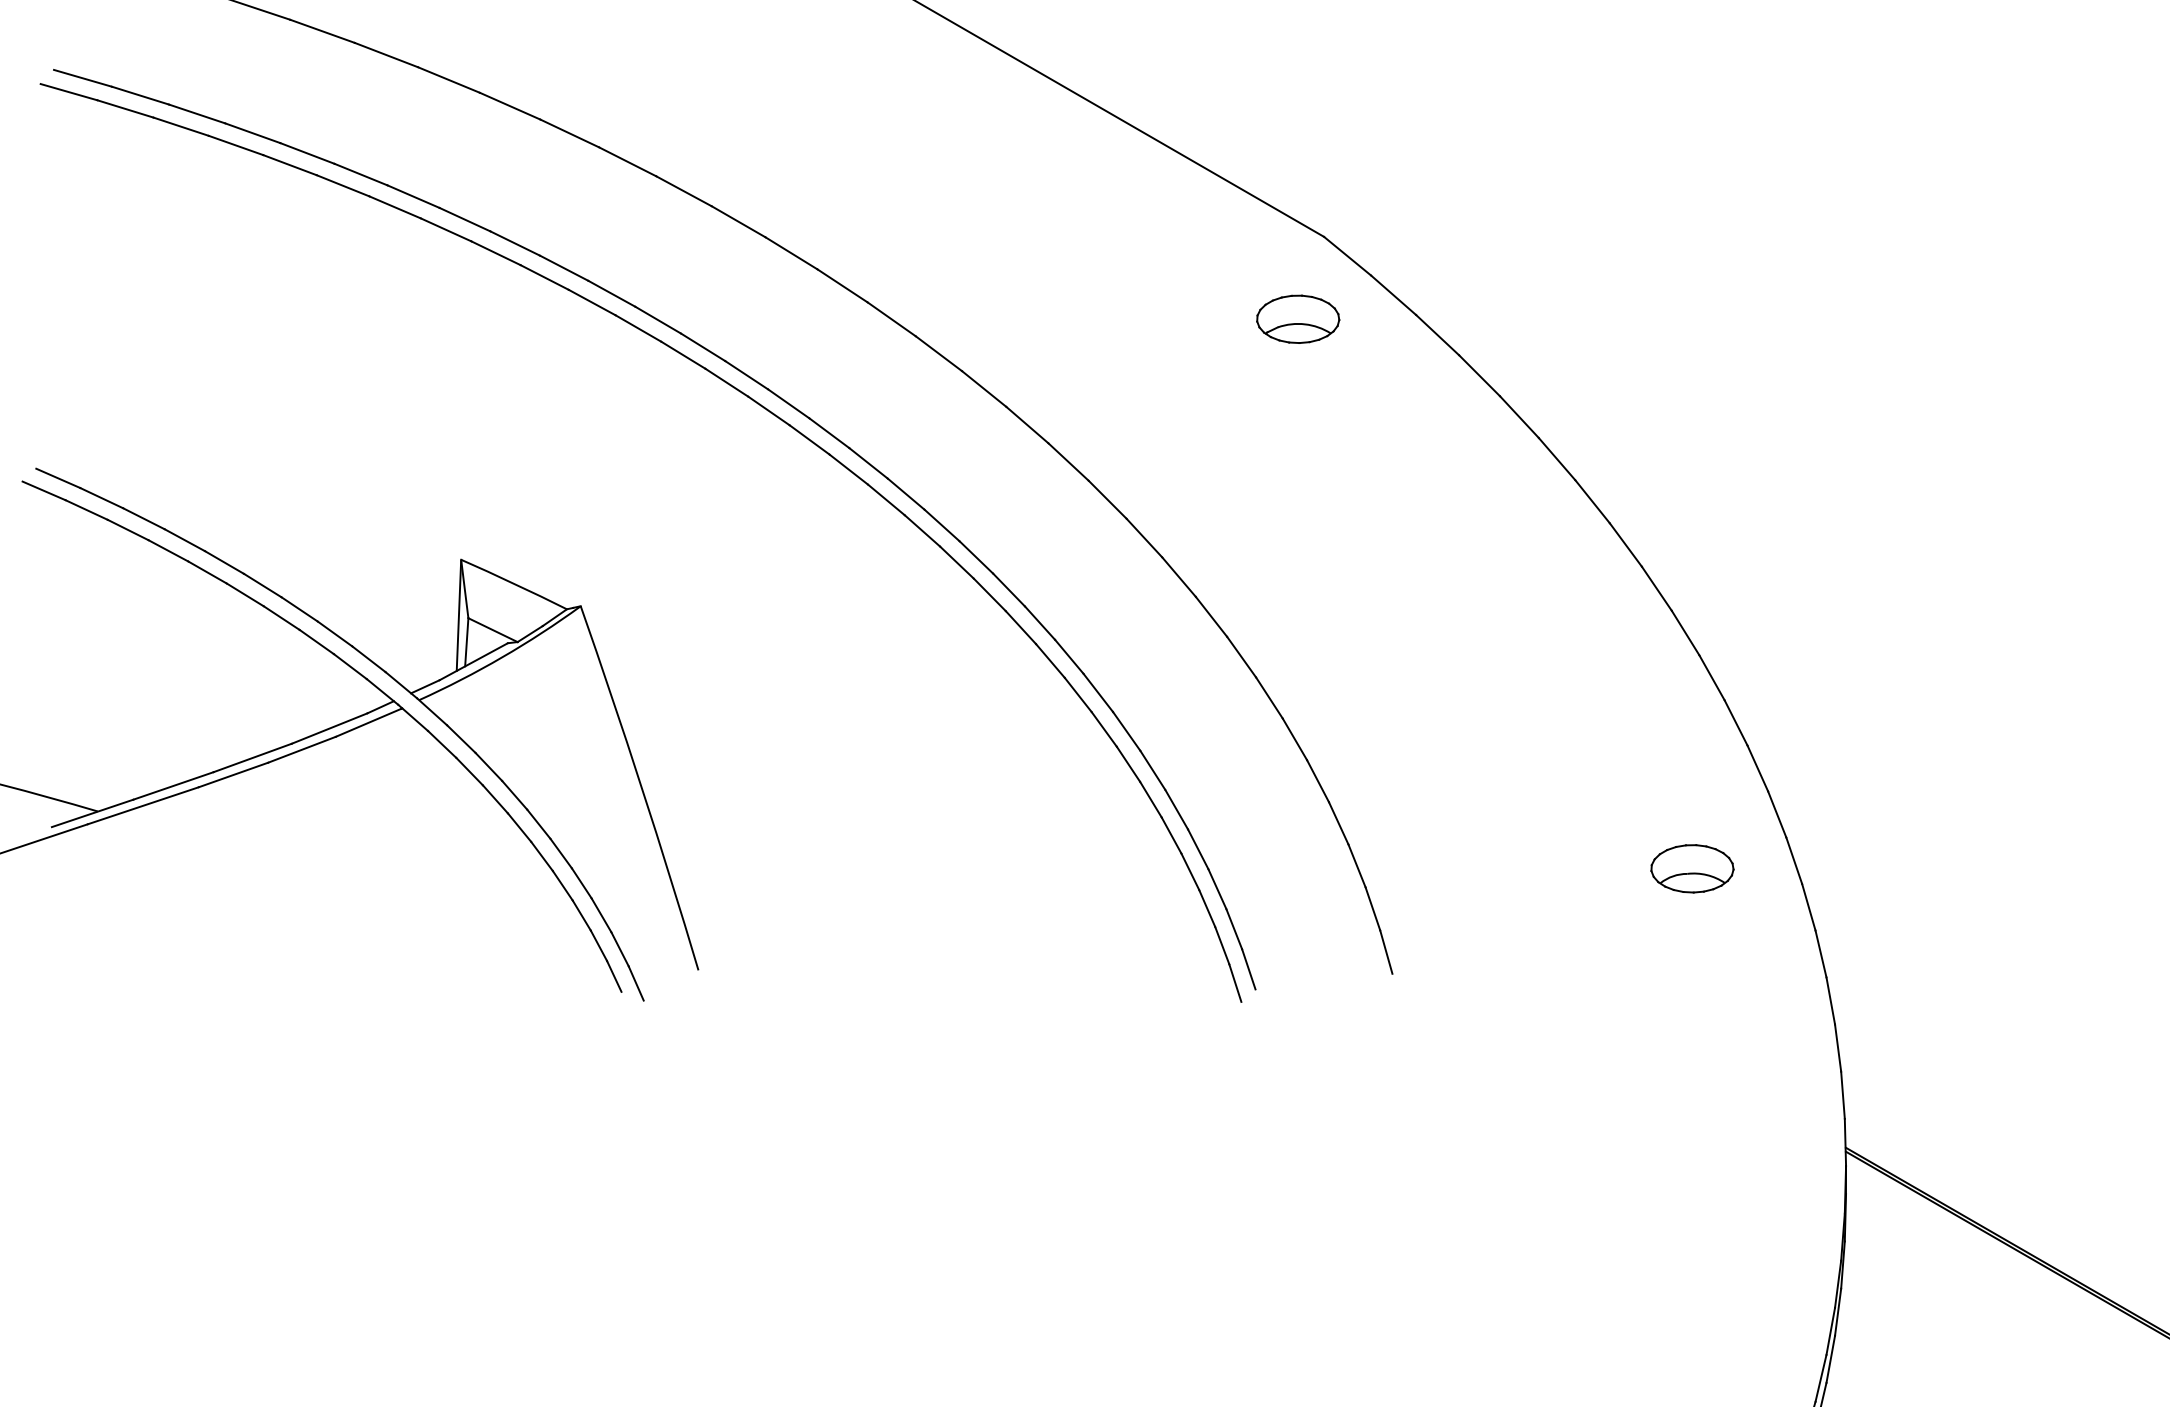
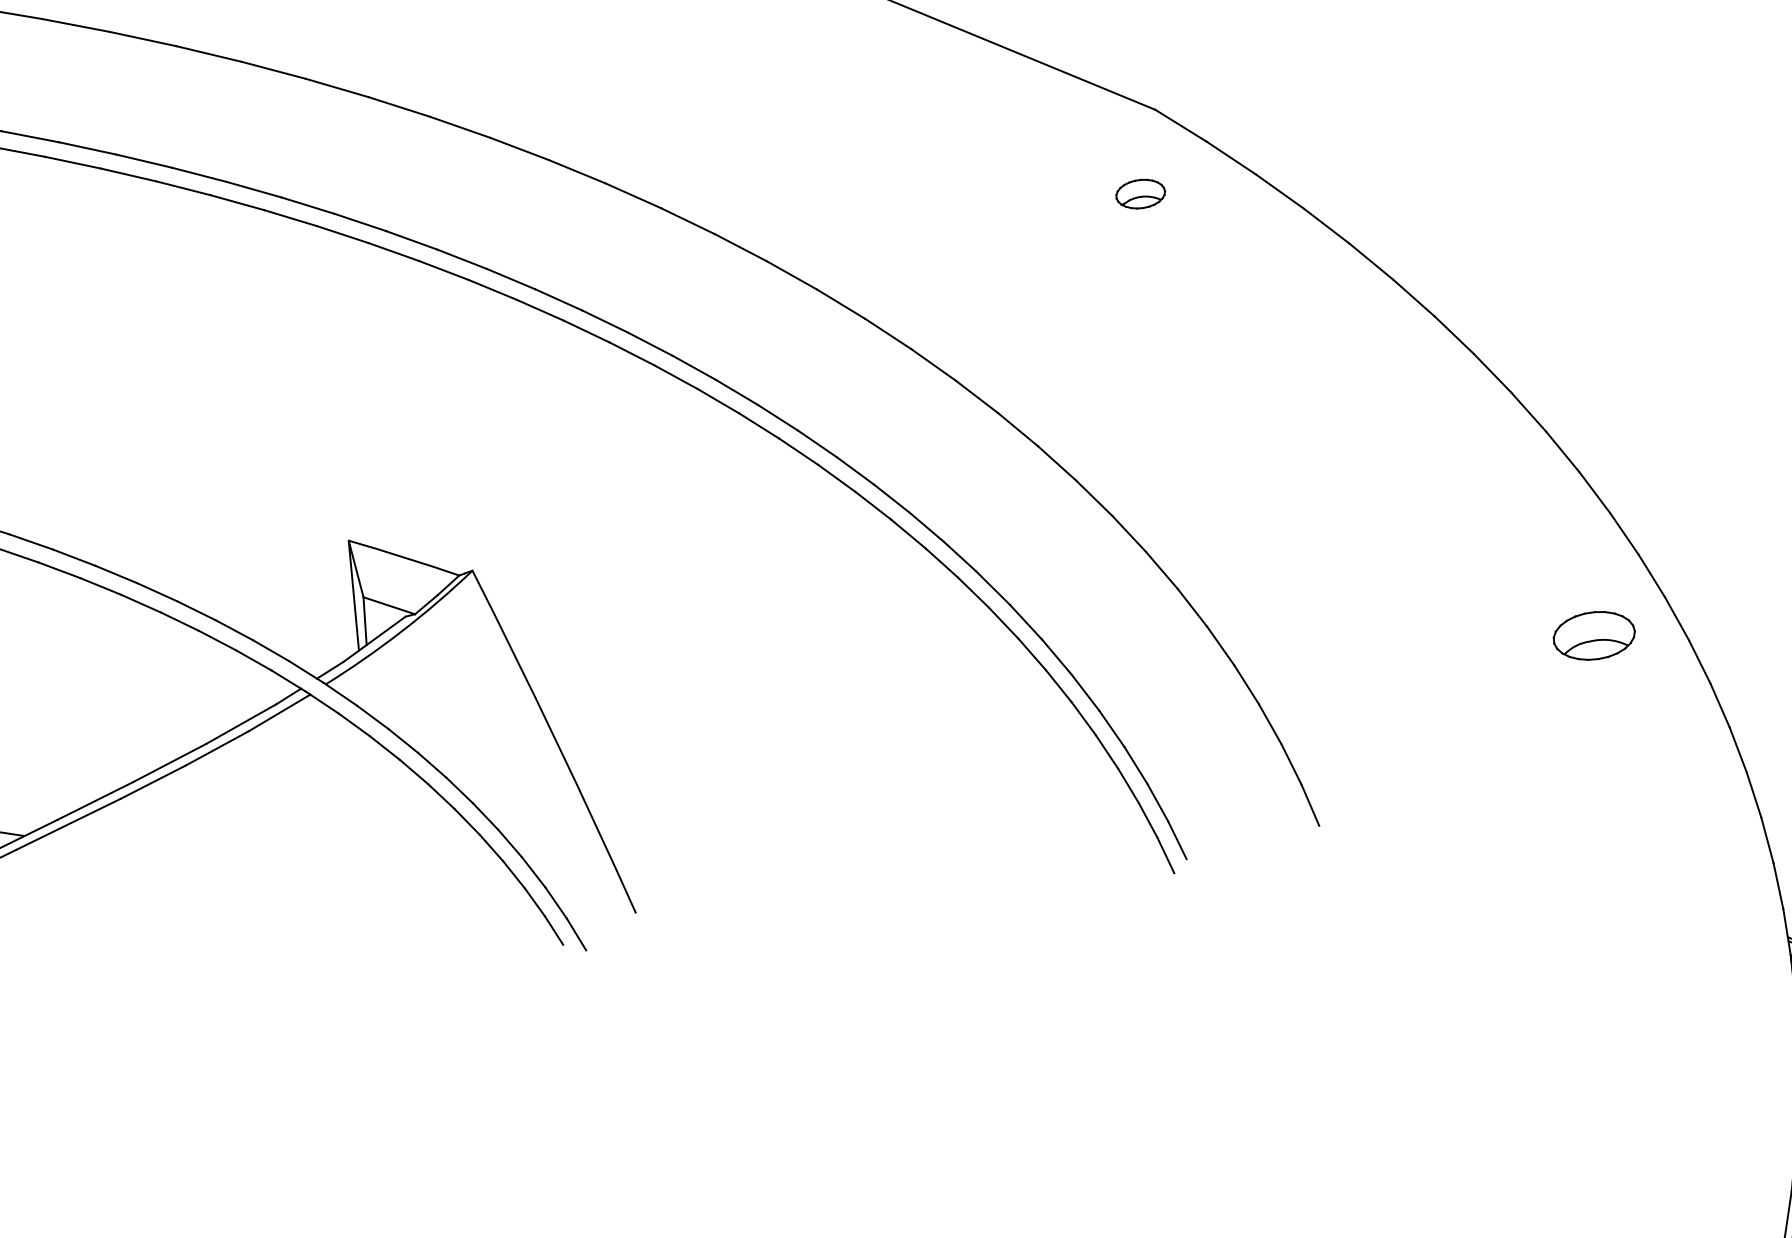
part: (1298, 318) -> (1140, 193), size x0.6
part: (1692, 868) -> (1594, 635), moved

